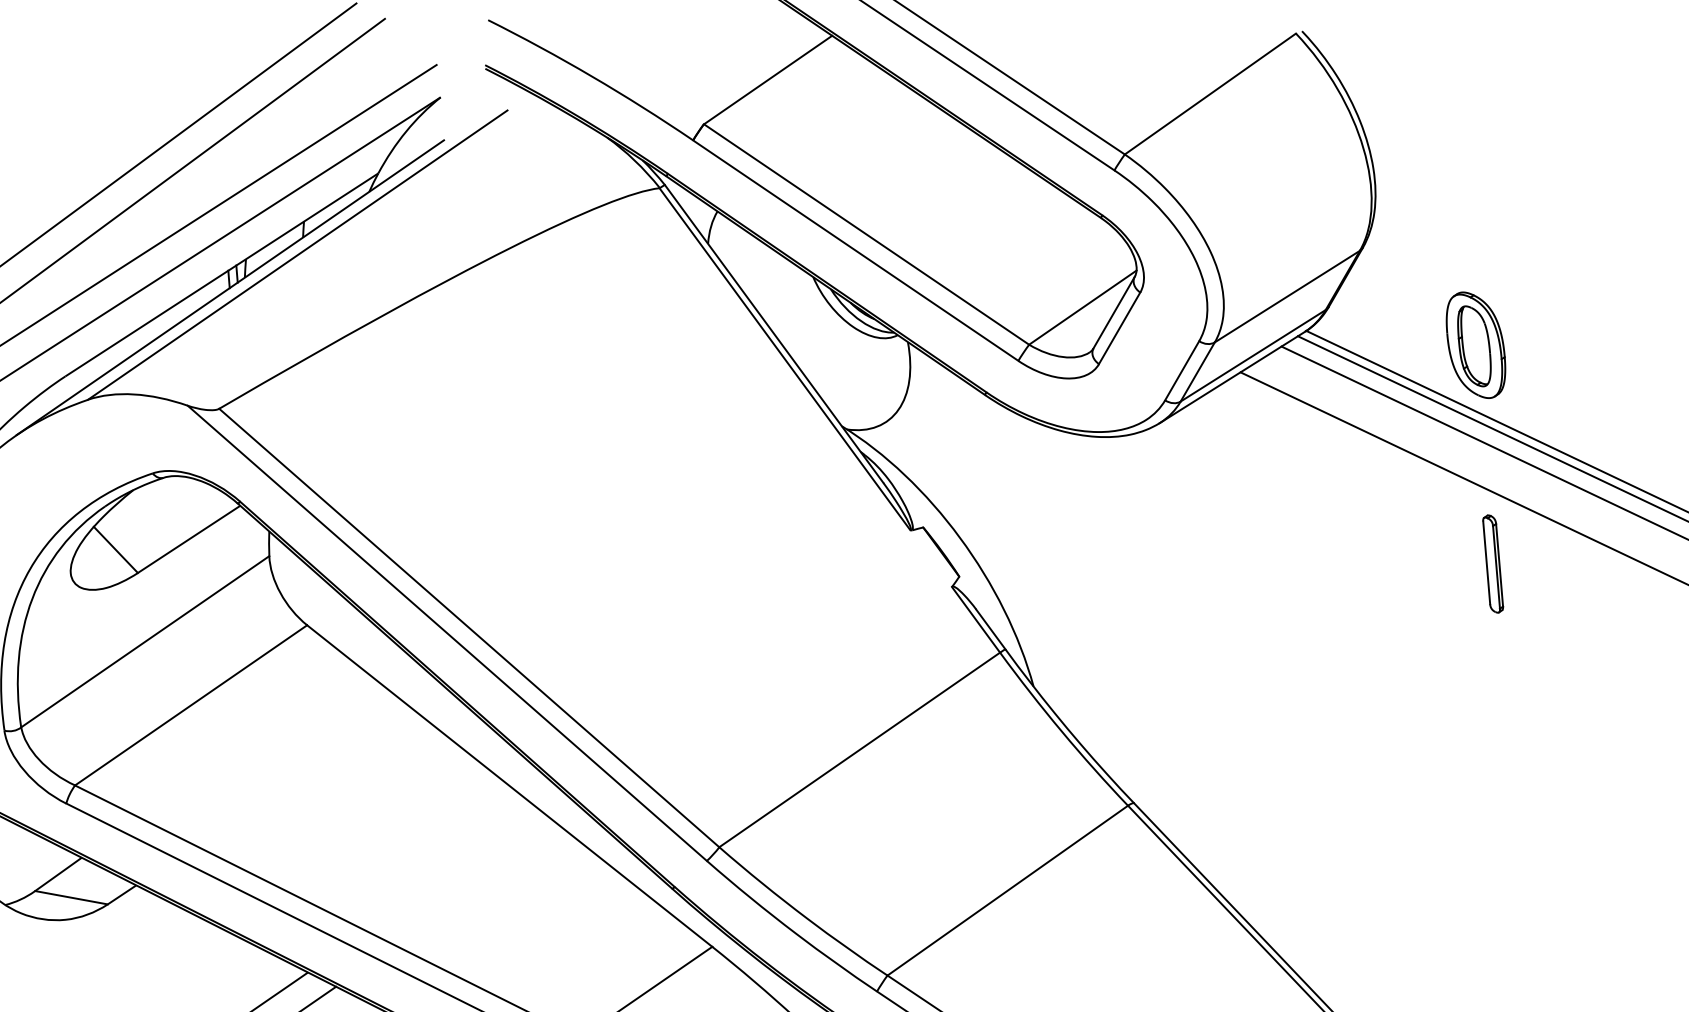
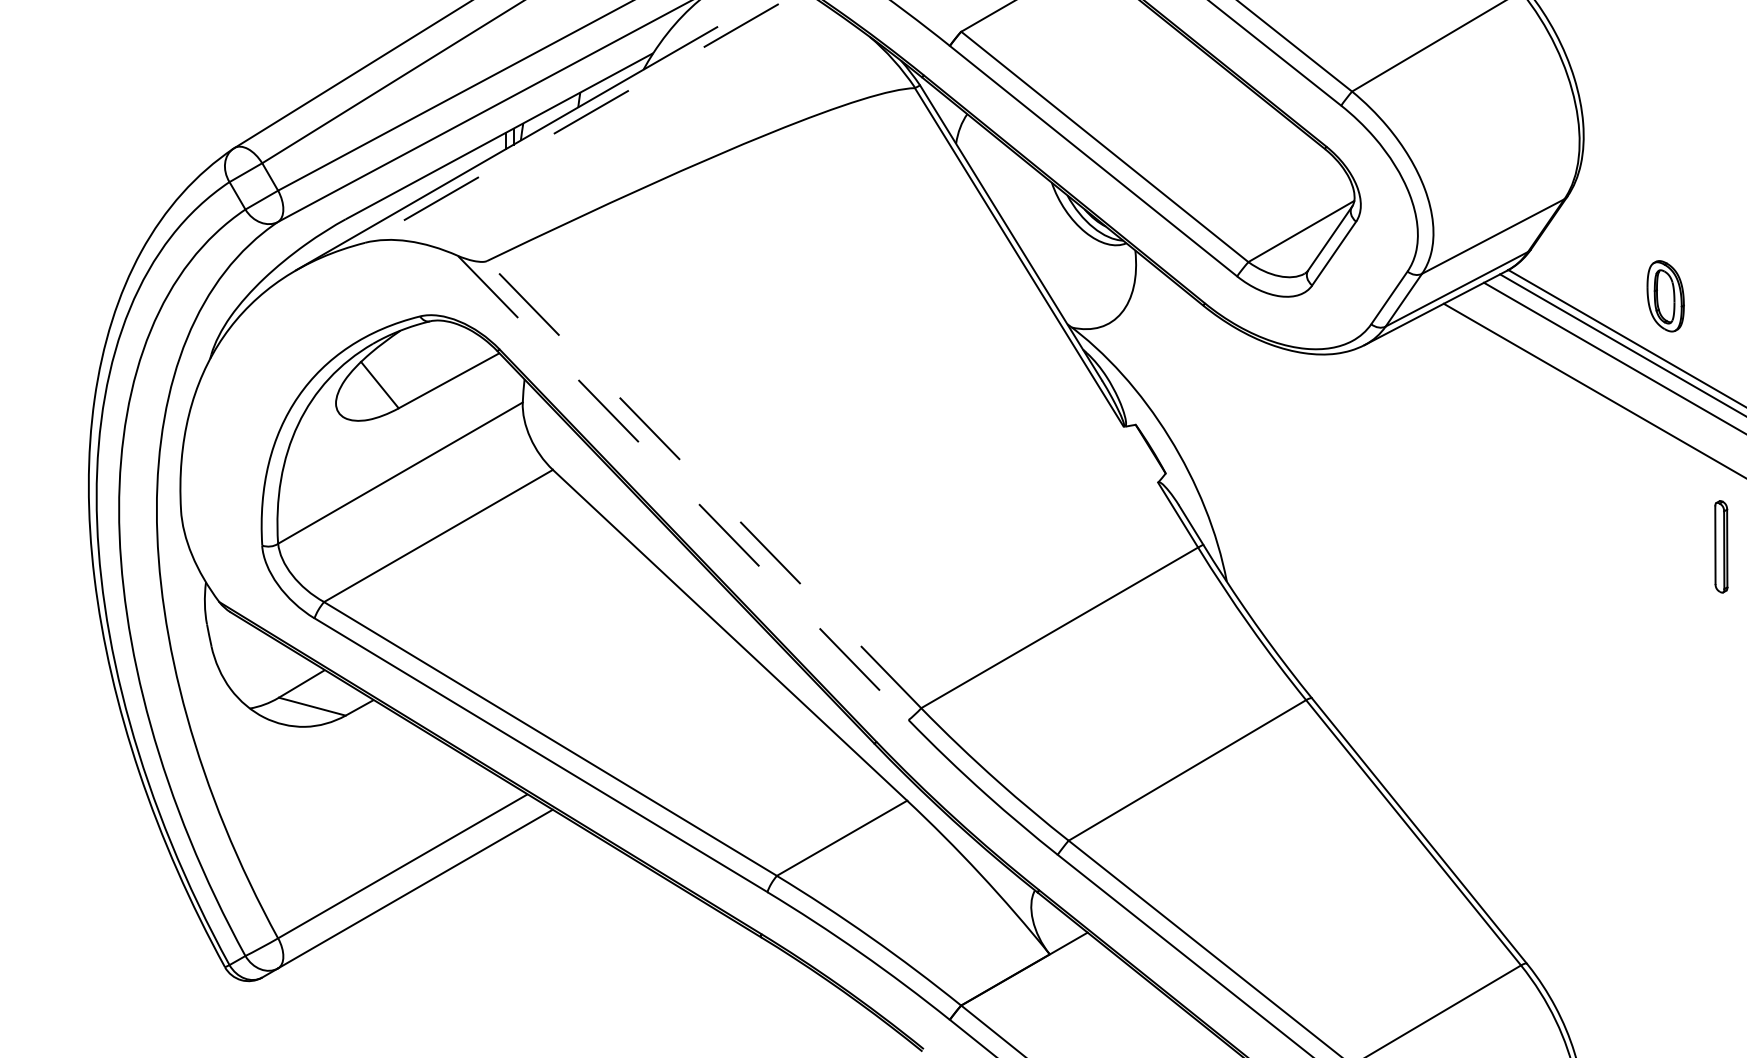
line: (297, 255) -> (571, 123), solid -> dashed
part: (1475, 345) -> (1665, 296), size x0.7
part: (1493, 563) -> (1721, 546), moved
line: (469, 627) -> (704, 484), solid -> dashed
line: (447, 633) -> (683, 488), solid -> dashed

